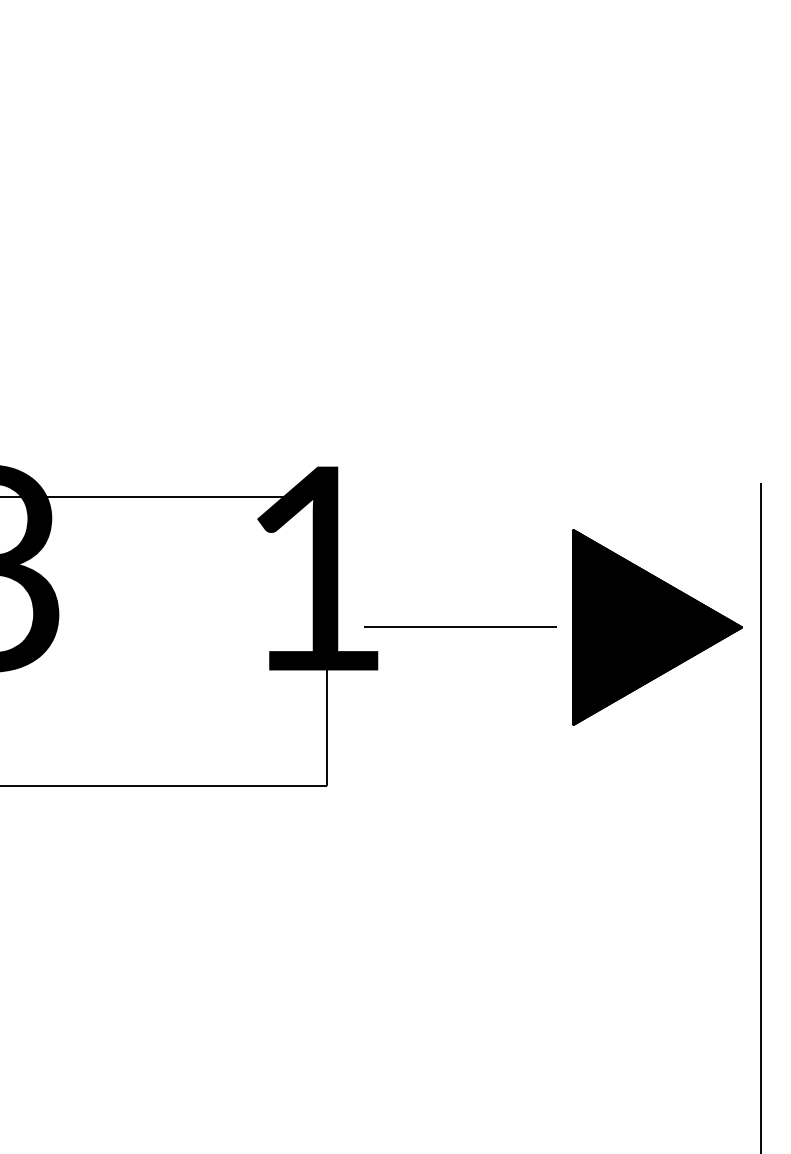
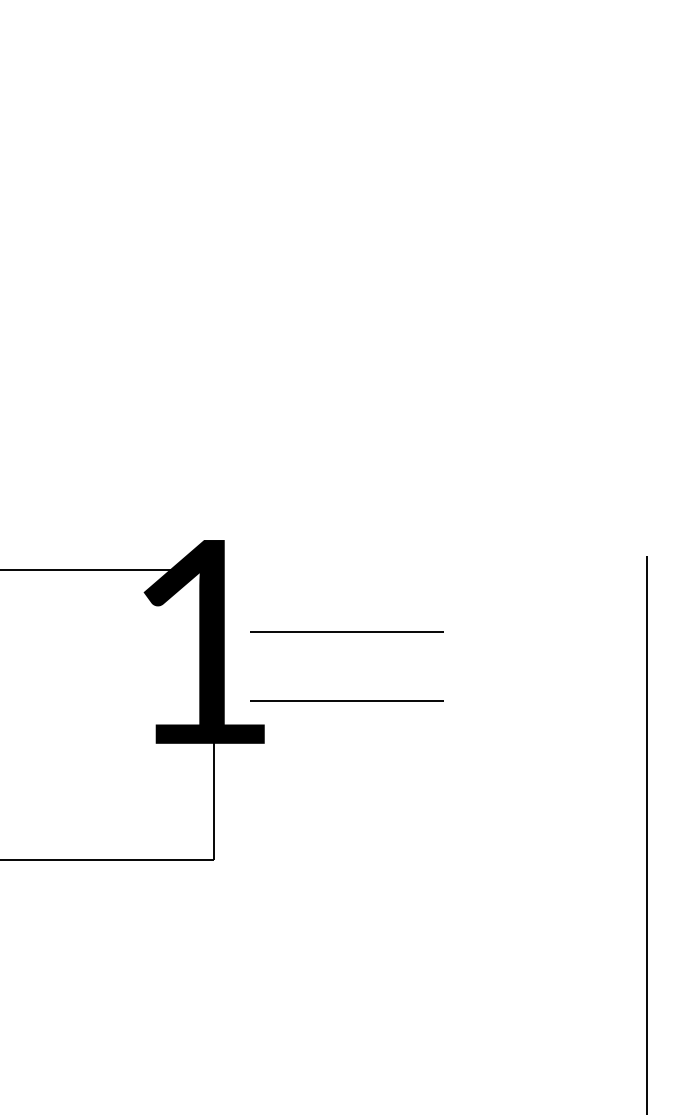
line: (460, 557) -> (347, 630), added
part: (657, 627) -> (544, 700), removed

